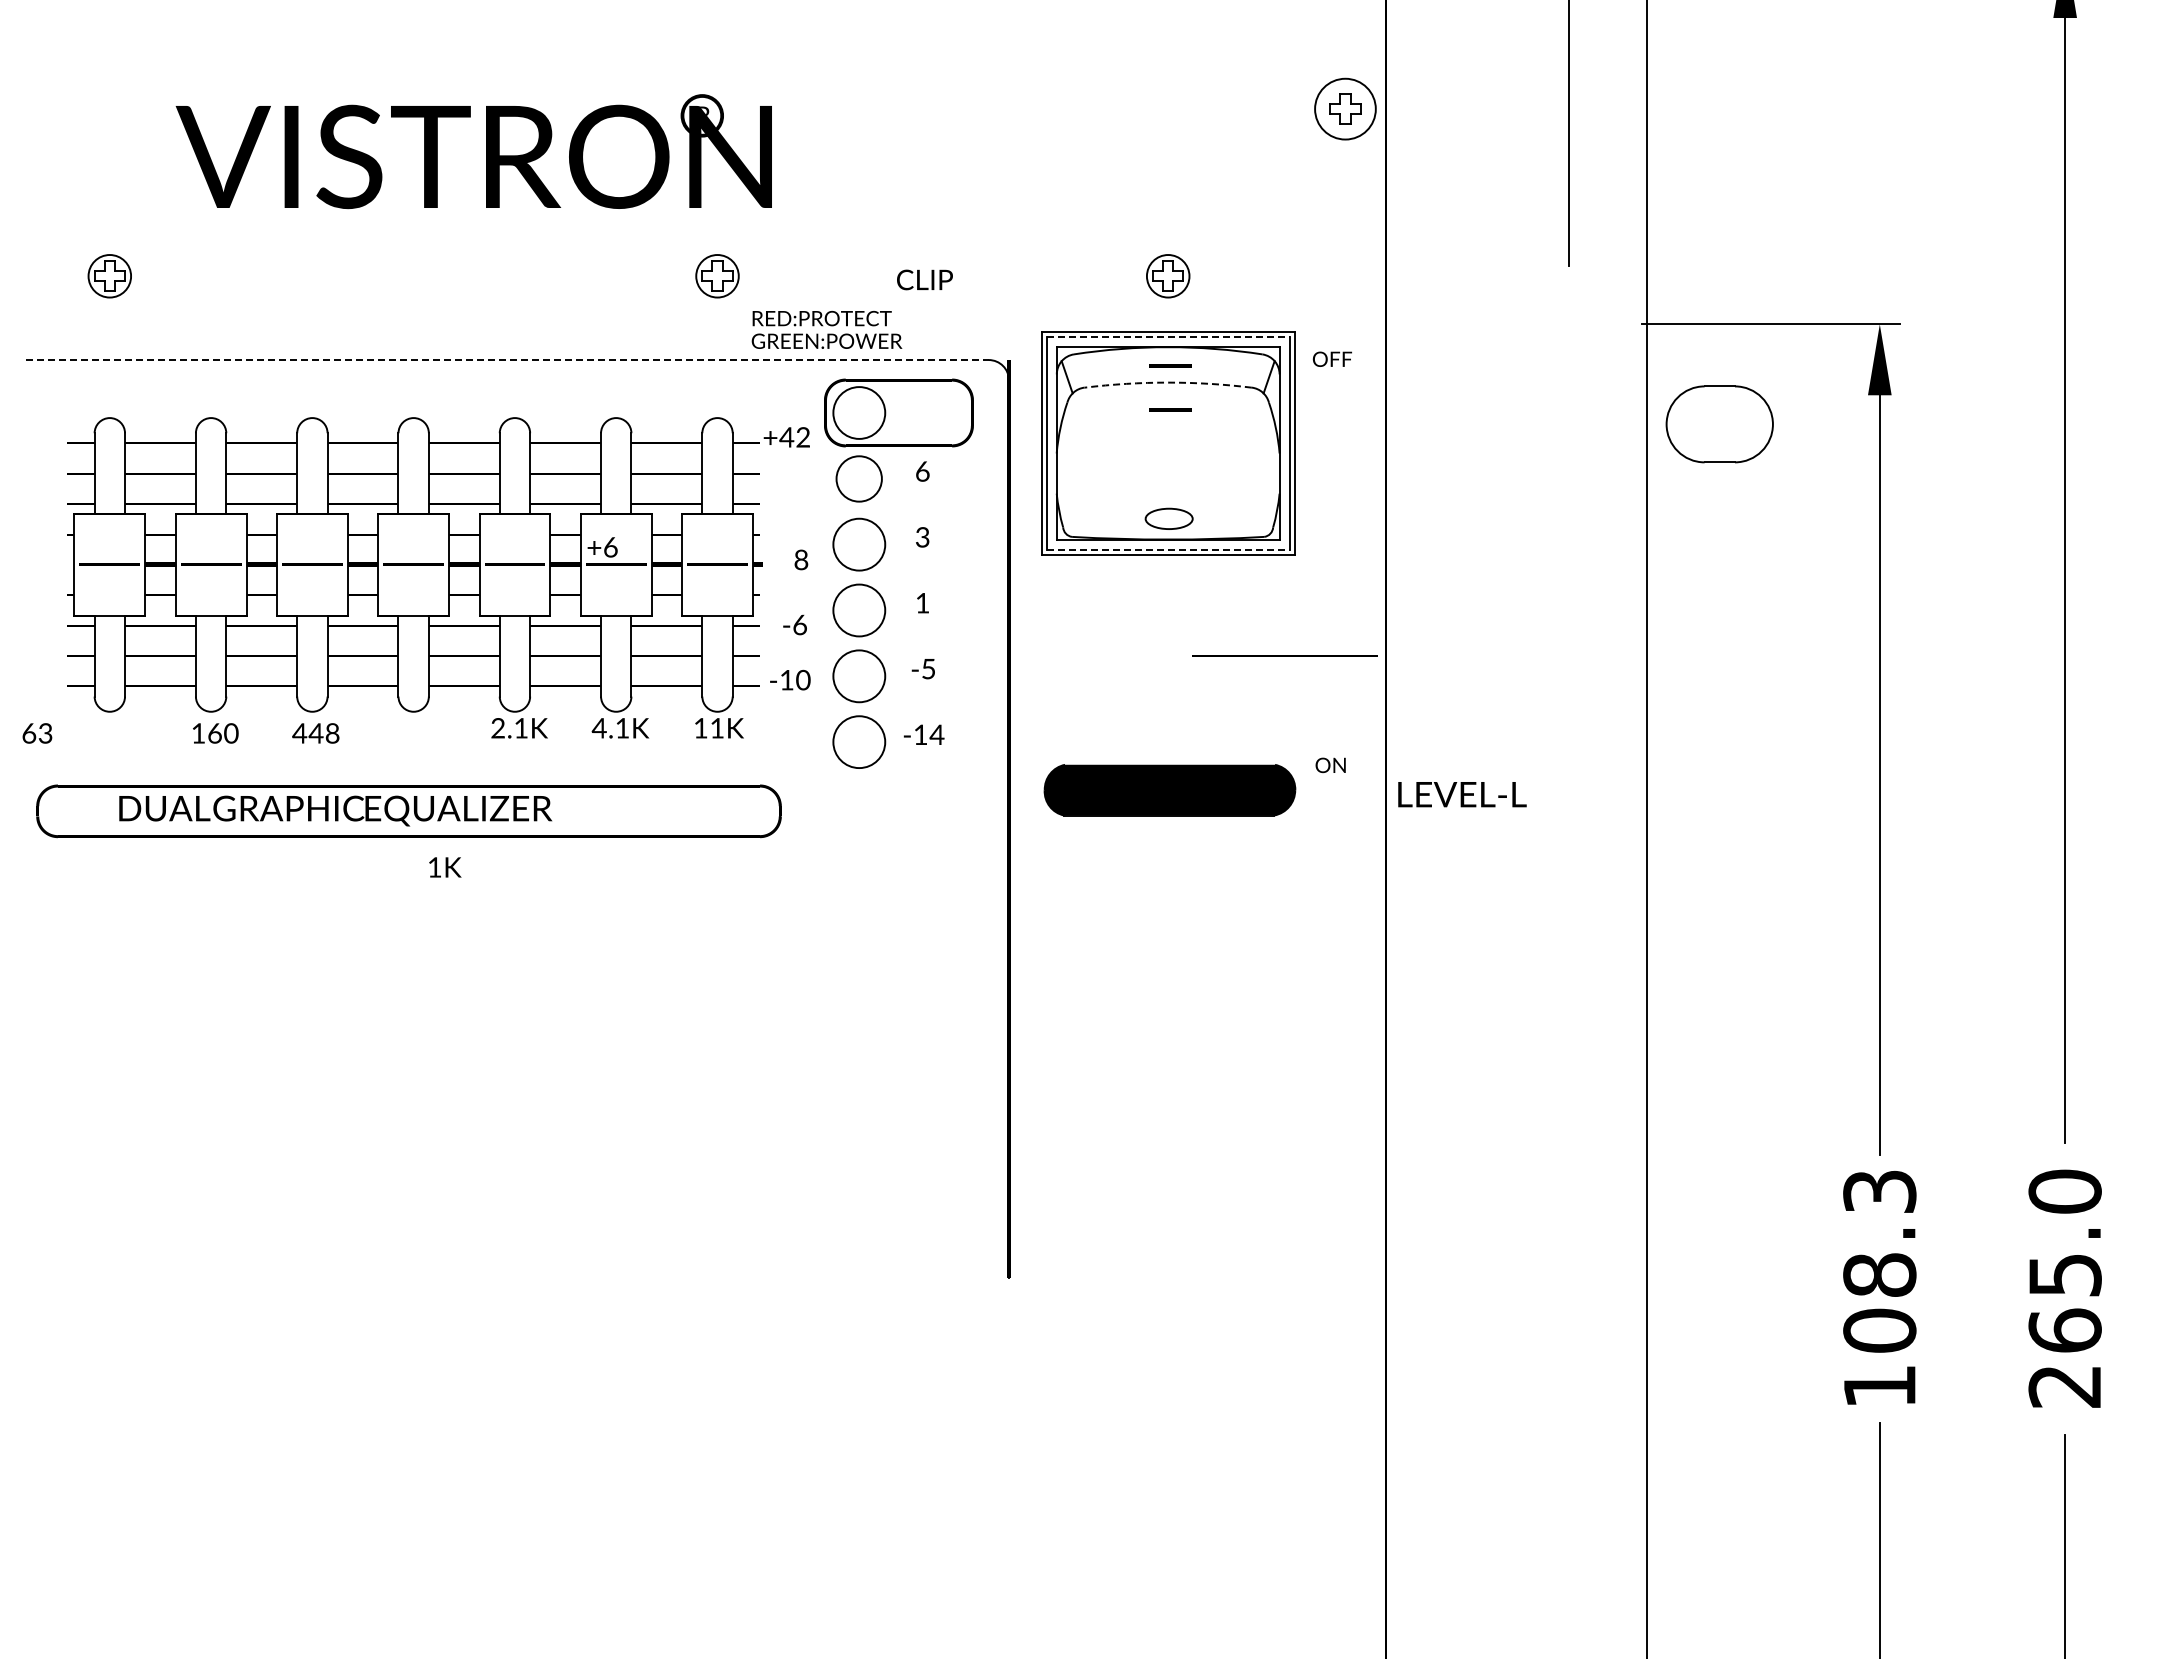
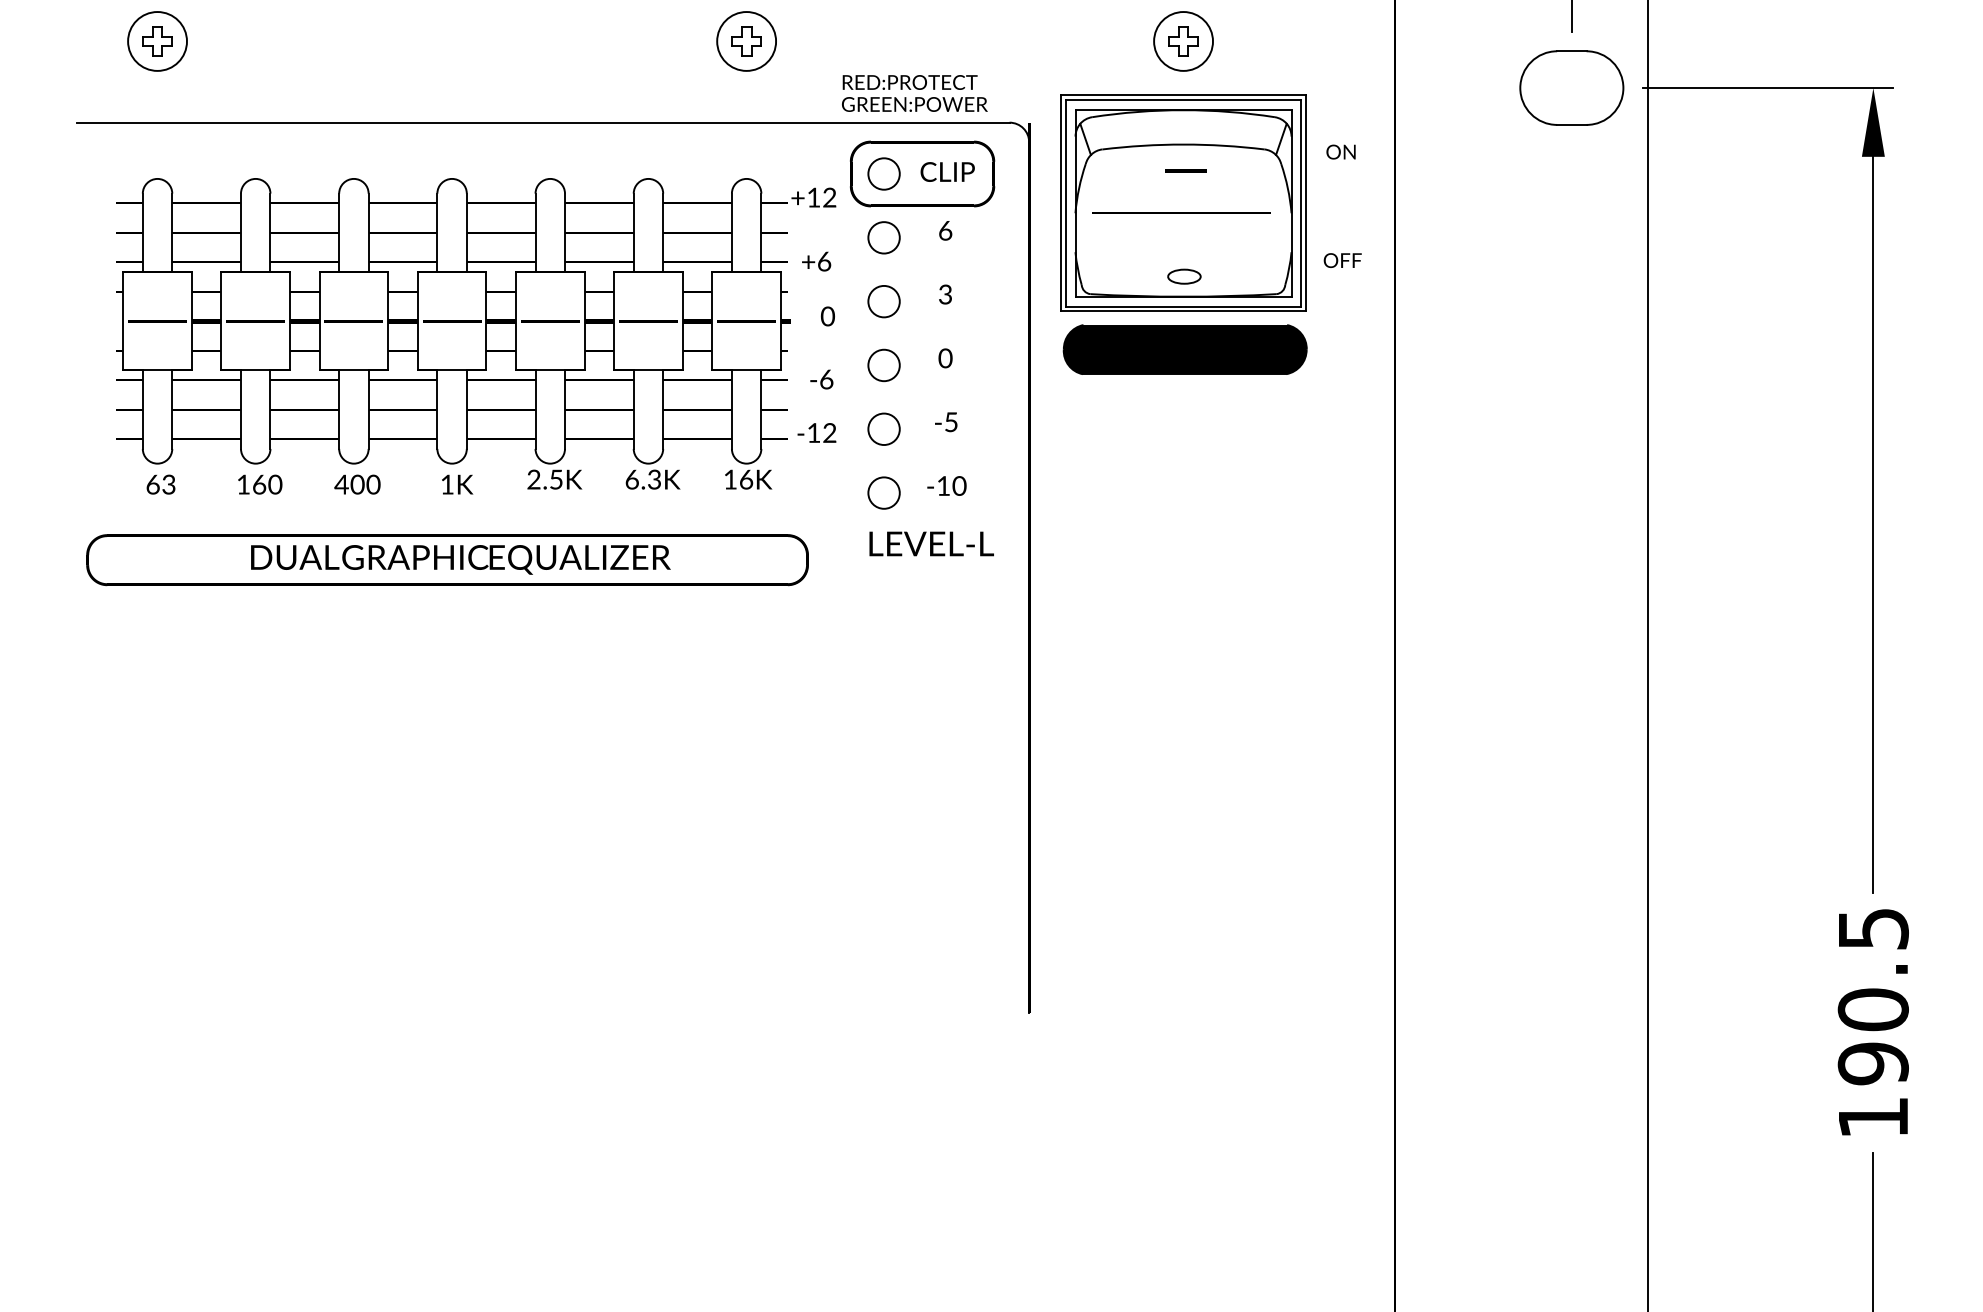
circle: (109, 275) -> (157, 40), size x1.43
circle: (717, 275) -> (746, 40), size x1.43
circle: (1167, 275) -> (1182, 40), size x1.43
text: (924, 279) -> (947, 171), moved
text: (826, 329) -> (914, 93), moved
line: (1168, 337) -> (1183, 100), dashed -> solid
text: (1331, 358) -> (1341, 259), moved
line: (508, 360) -> (544, 123), dashed -> solid
line: (1170, 365) -> (1185, 127), removed
arc: (1168, 382) -> (1183, 144), dashed -> solid
circle: (859, 412) -> (884, 173), size x0.62
part: (1719, 424) -> (1571, 88), moved
text: (786, 437) -> (813, 197), +42 -> +12
circle: (859, 478) -> (884, 237), size x0.71
part: (1168, 518) -> (1183, 276), size x0.71
circle: (859, 544) -> (884, 301), size x0.62
text: (602, 547) -> (816, 261), moved
line: (1168, 549) -> (1183, 306), dashed -> solid
text: (801, 560) -> (828, 317), 8 -> 0
text: (922, 602) -> (945, 357), 1 -> 0
circle: (859, 610) -> (884, 365), size x0.62
line: (1284, 655) -> (1180, 213), moved
circle: (859, 676) -> (884, 429), size x0.62
text: (803, 680) -> (829, 433), -10 -> -12
text: (520, 728) -> (555, 479), 2.1K -> 2.5K
text: (610, 728) -> (642, 479), 4.1K -> 6.3K
text: (717, 728) -> (746, 479), 11K -> 16K
text: (37, 733) -> (161, 484), moved
text: (323, 733) -> (364, 484), 448 -> 400
text: (936, 734) -> (958, 485), -14 -> -10
circle: (859, 741) -> (884, 492), size x0.62
text: (1330, 765) -> (1340, 152), moved
part: (1169, 790) -> (1184, 349), moved
text: (1462, 794) -> (931, 543), moved
text: (335, 810) -> (460, 559), moved
text: (445, 867) -> (457, 484), moved
text: (1879, 1261) -> (1873, 996), 108.3 -> 190.5

